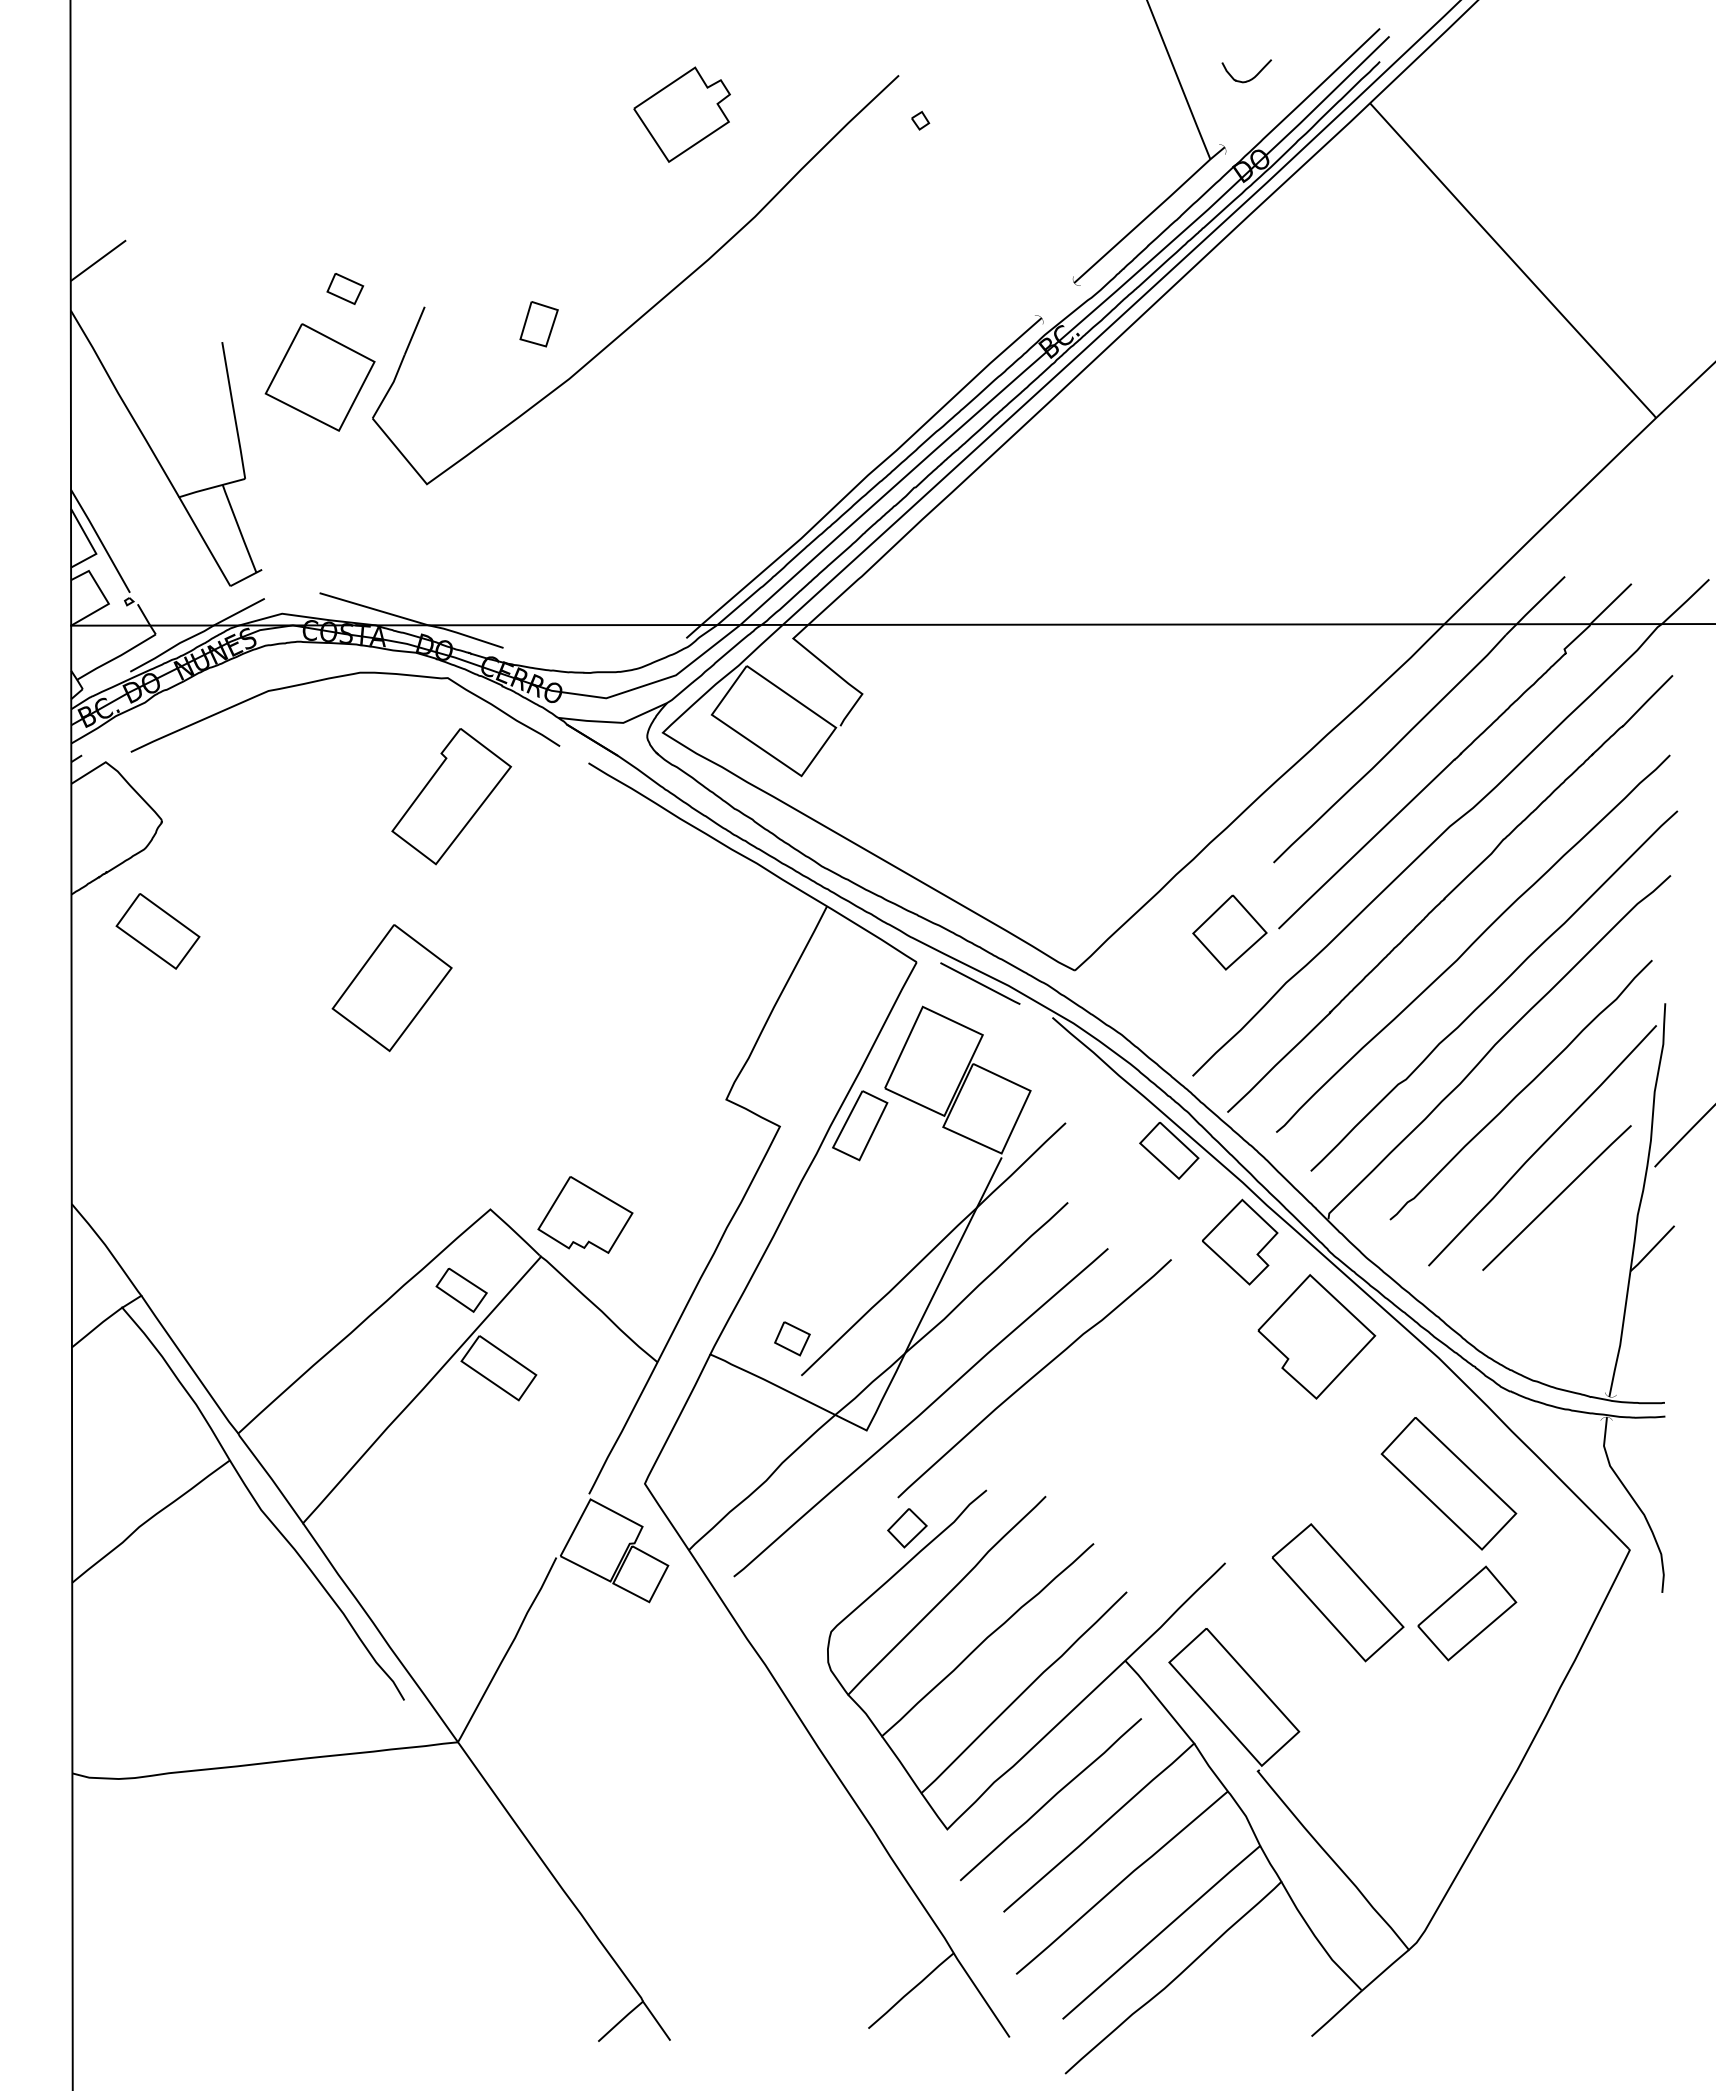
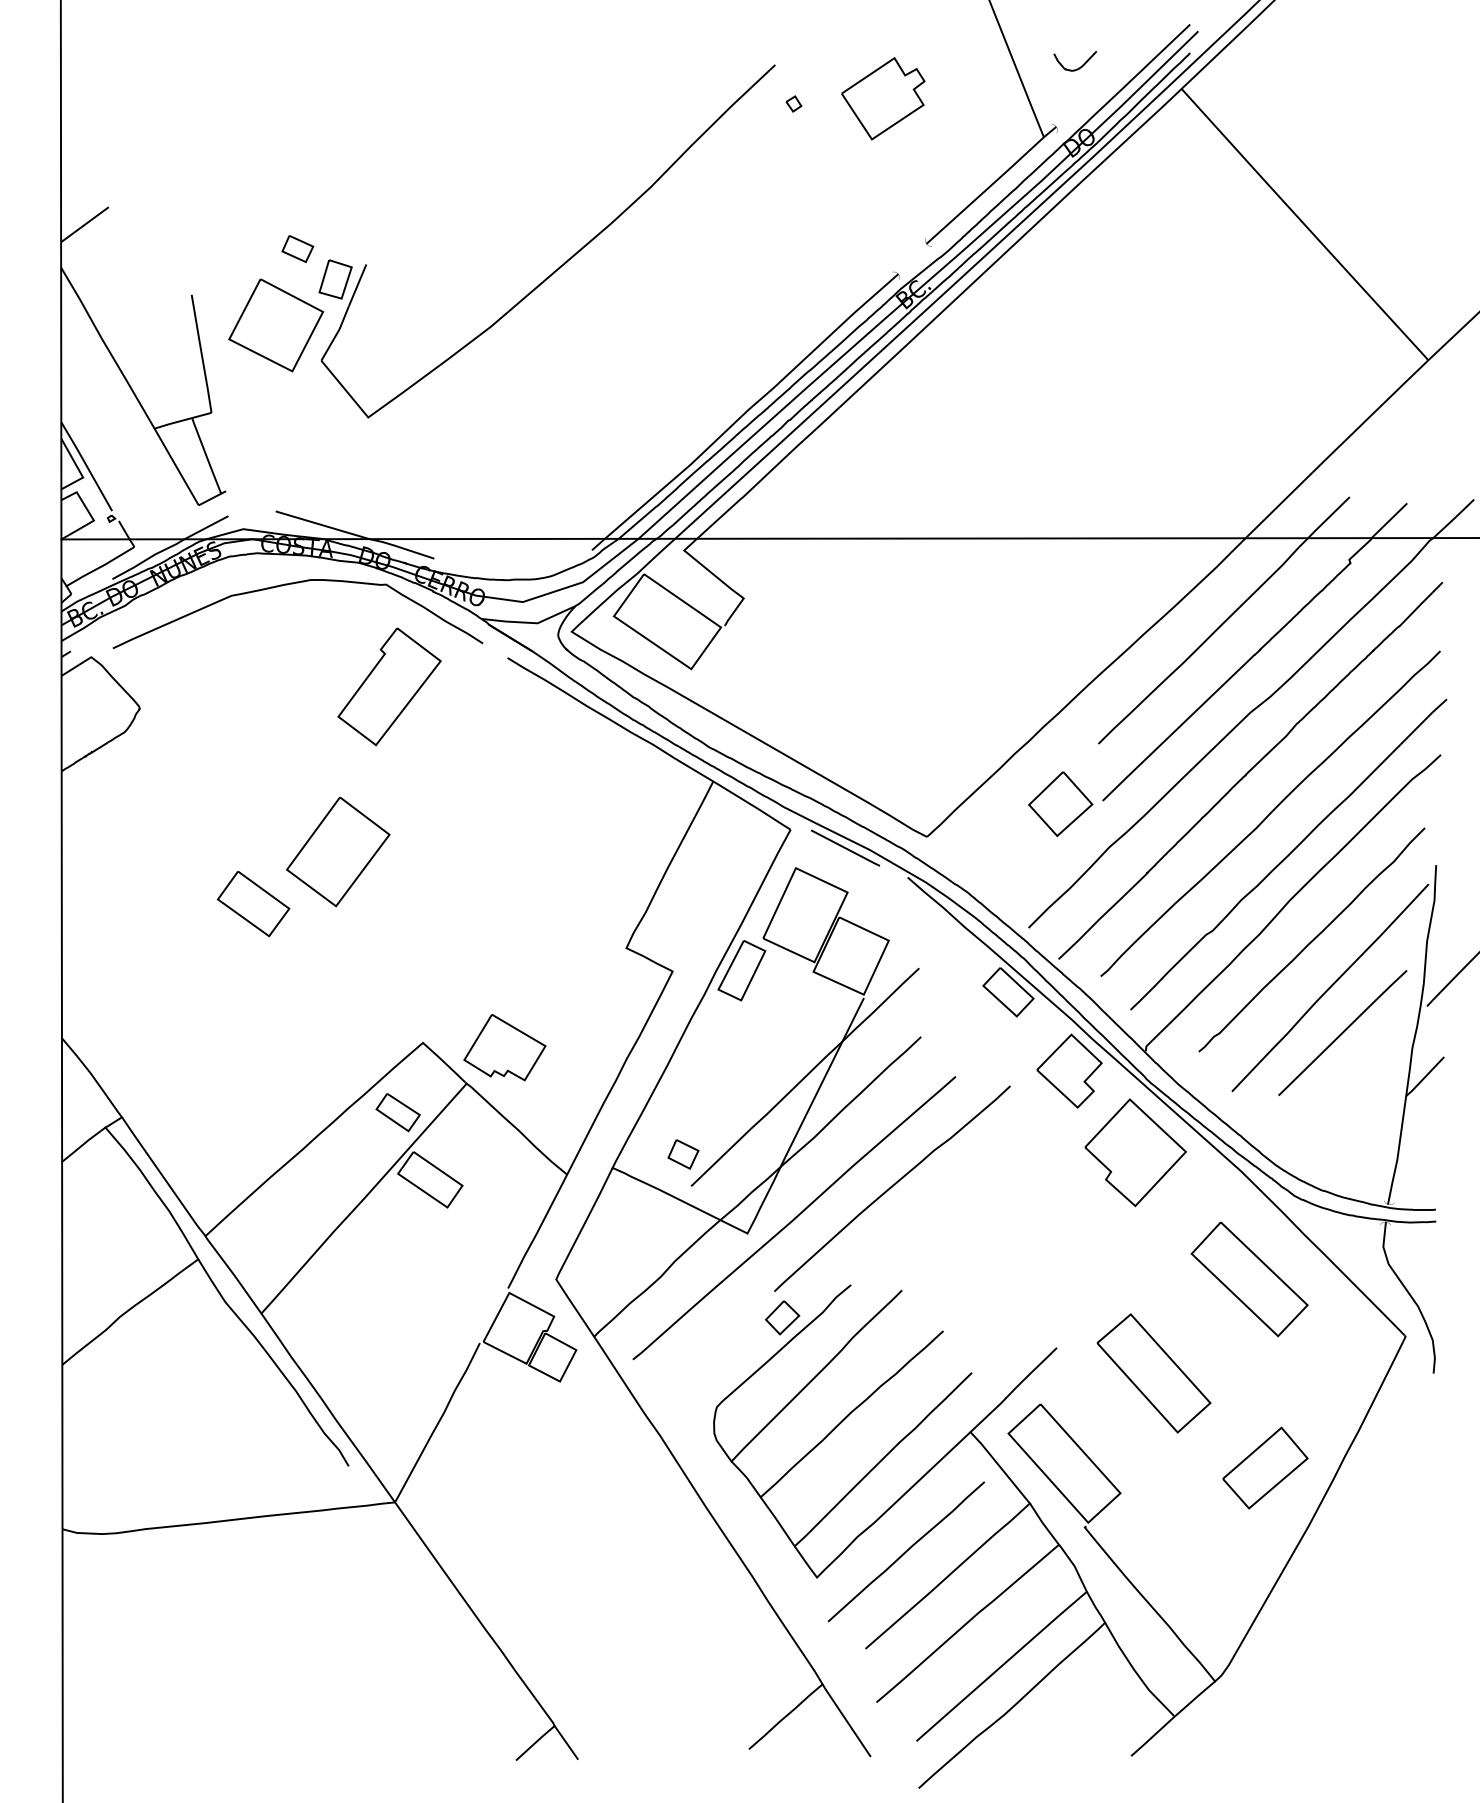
part: (681, 114) -> (882, 98), moved
part: (538, 324) -> (335, 279), moved
part: (157, 931) -> (253, 904), moved
part: (1467, 1613) -> (1265, 1468), moved

